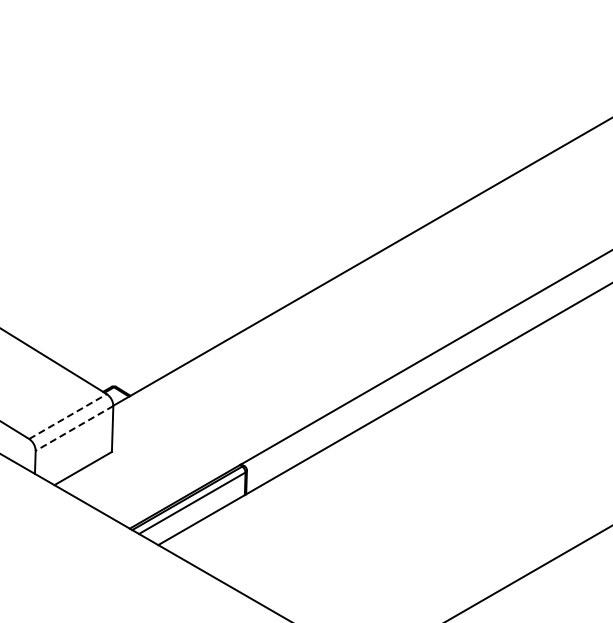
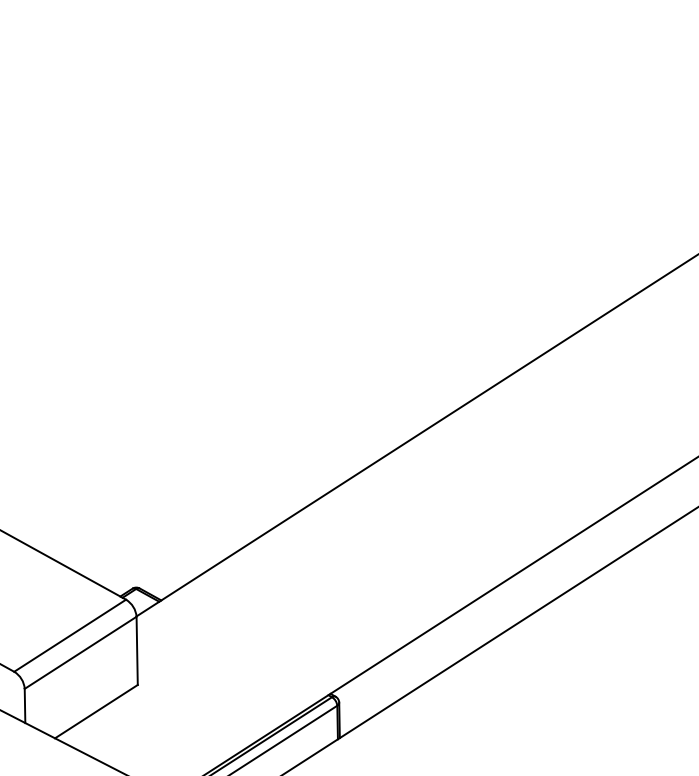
line: (68, 416) -> (70, 635), dashed -> solid
line: (74, 428) -> (80, 652), dashed -> solid

